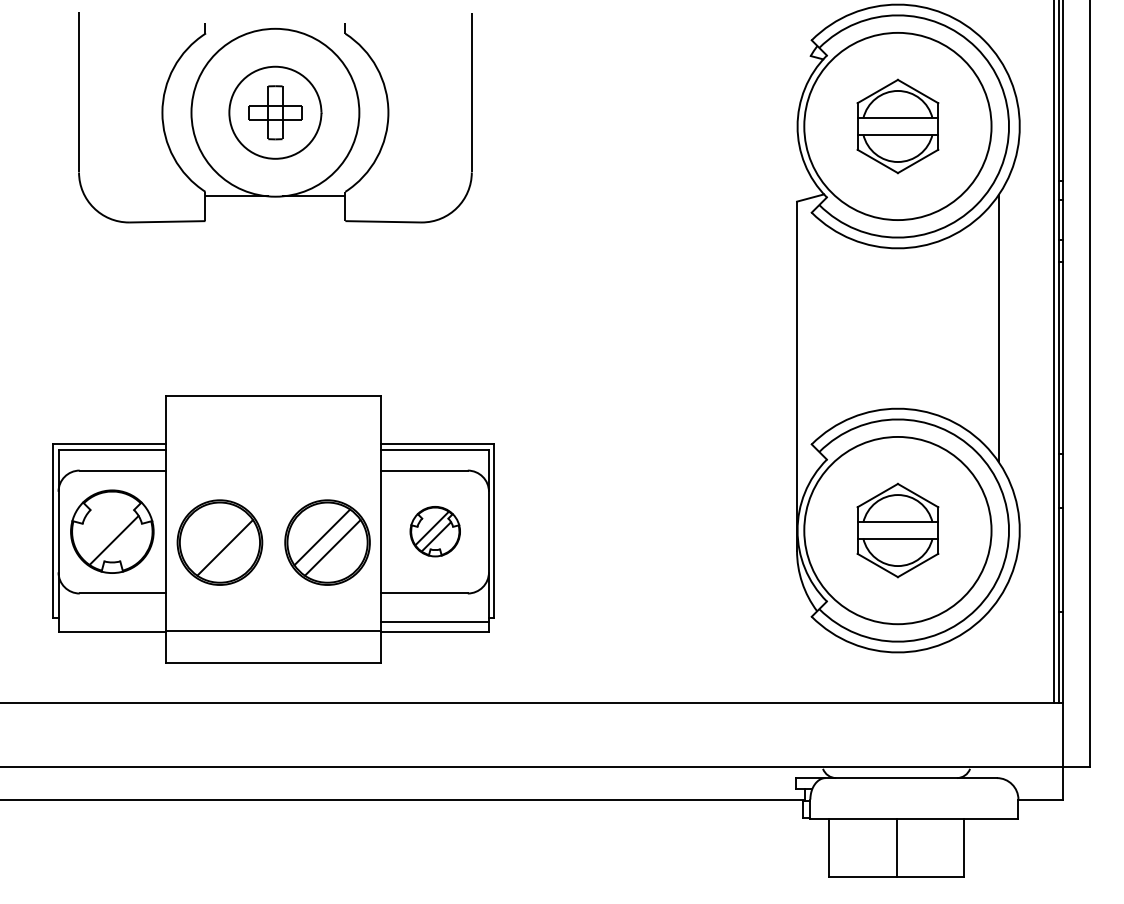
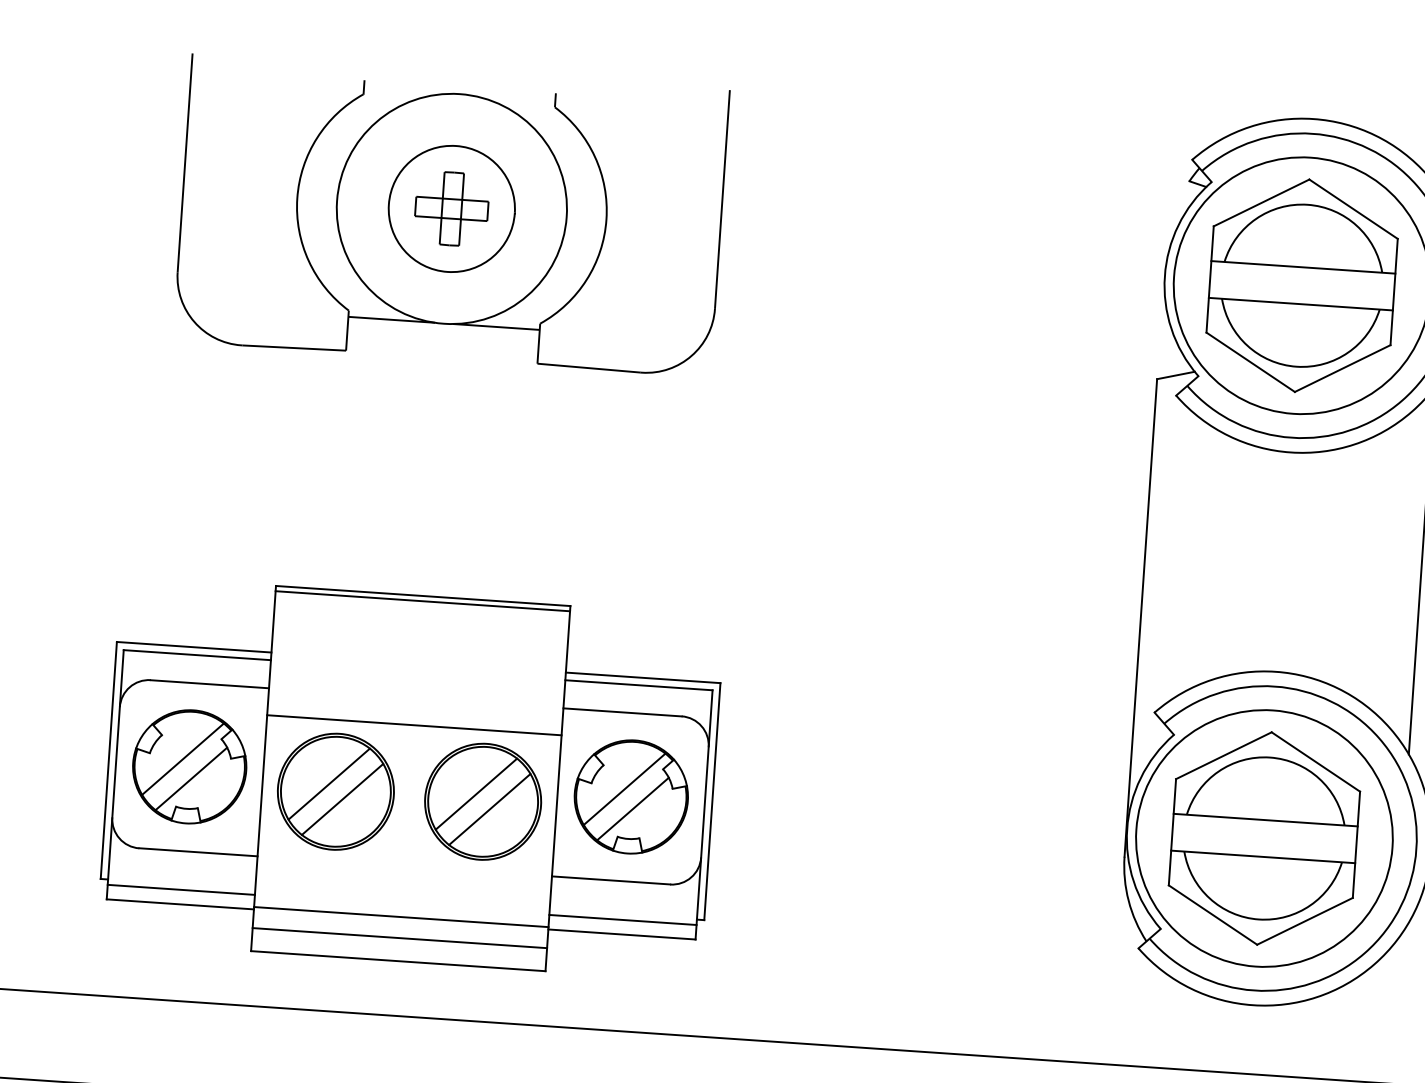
part: (897, 126) -> (1301, 285), size x1.67
line: (273, 399) -> (422, 600), added
line: (273, 490) -> (414, 725), added
line: (107, 526) -> (183, 759), added
part: (897, 530) -> (1263, 838), size x1.67
part: (435, 531) -> (631, 796), size x1.67
line: (214, 537) -> (328, 784), added
line: (112, 621) -> (181, 889), added
line: (273, 645) -> (399, 937), added

